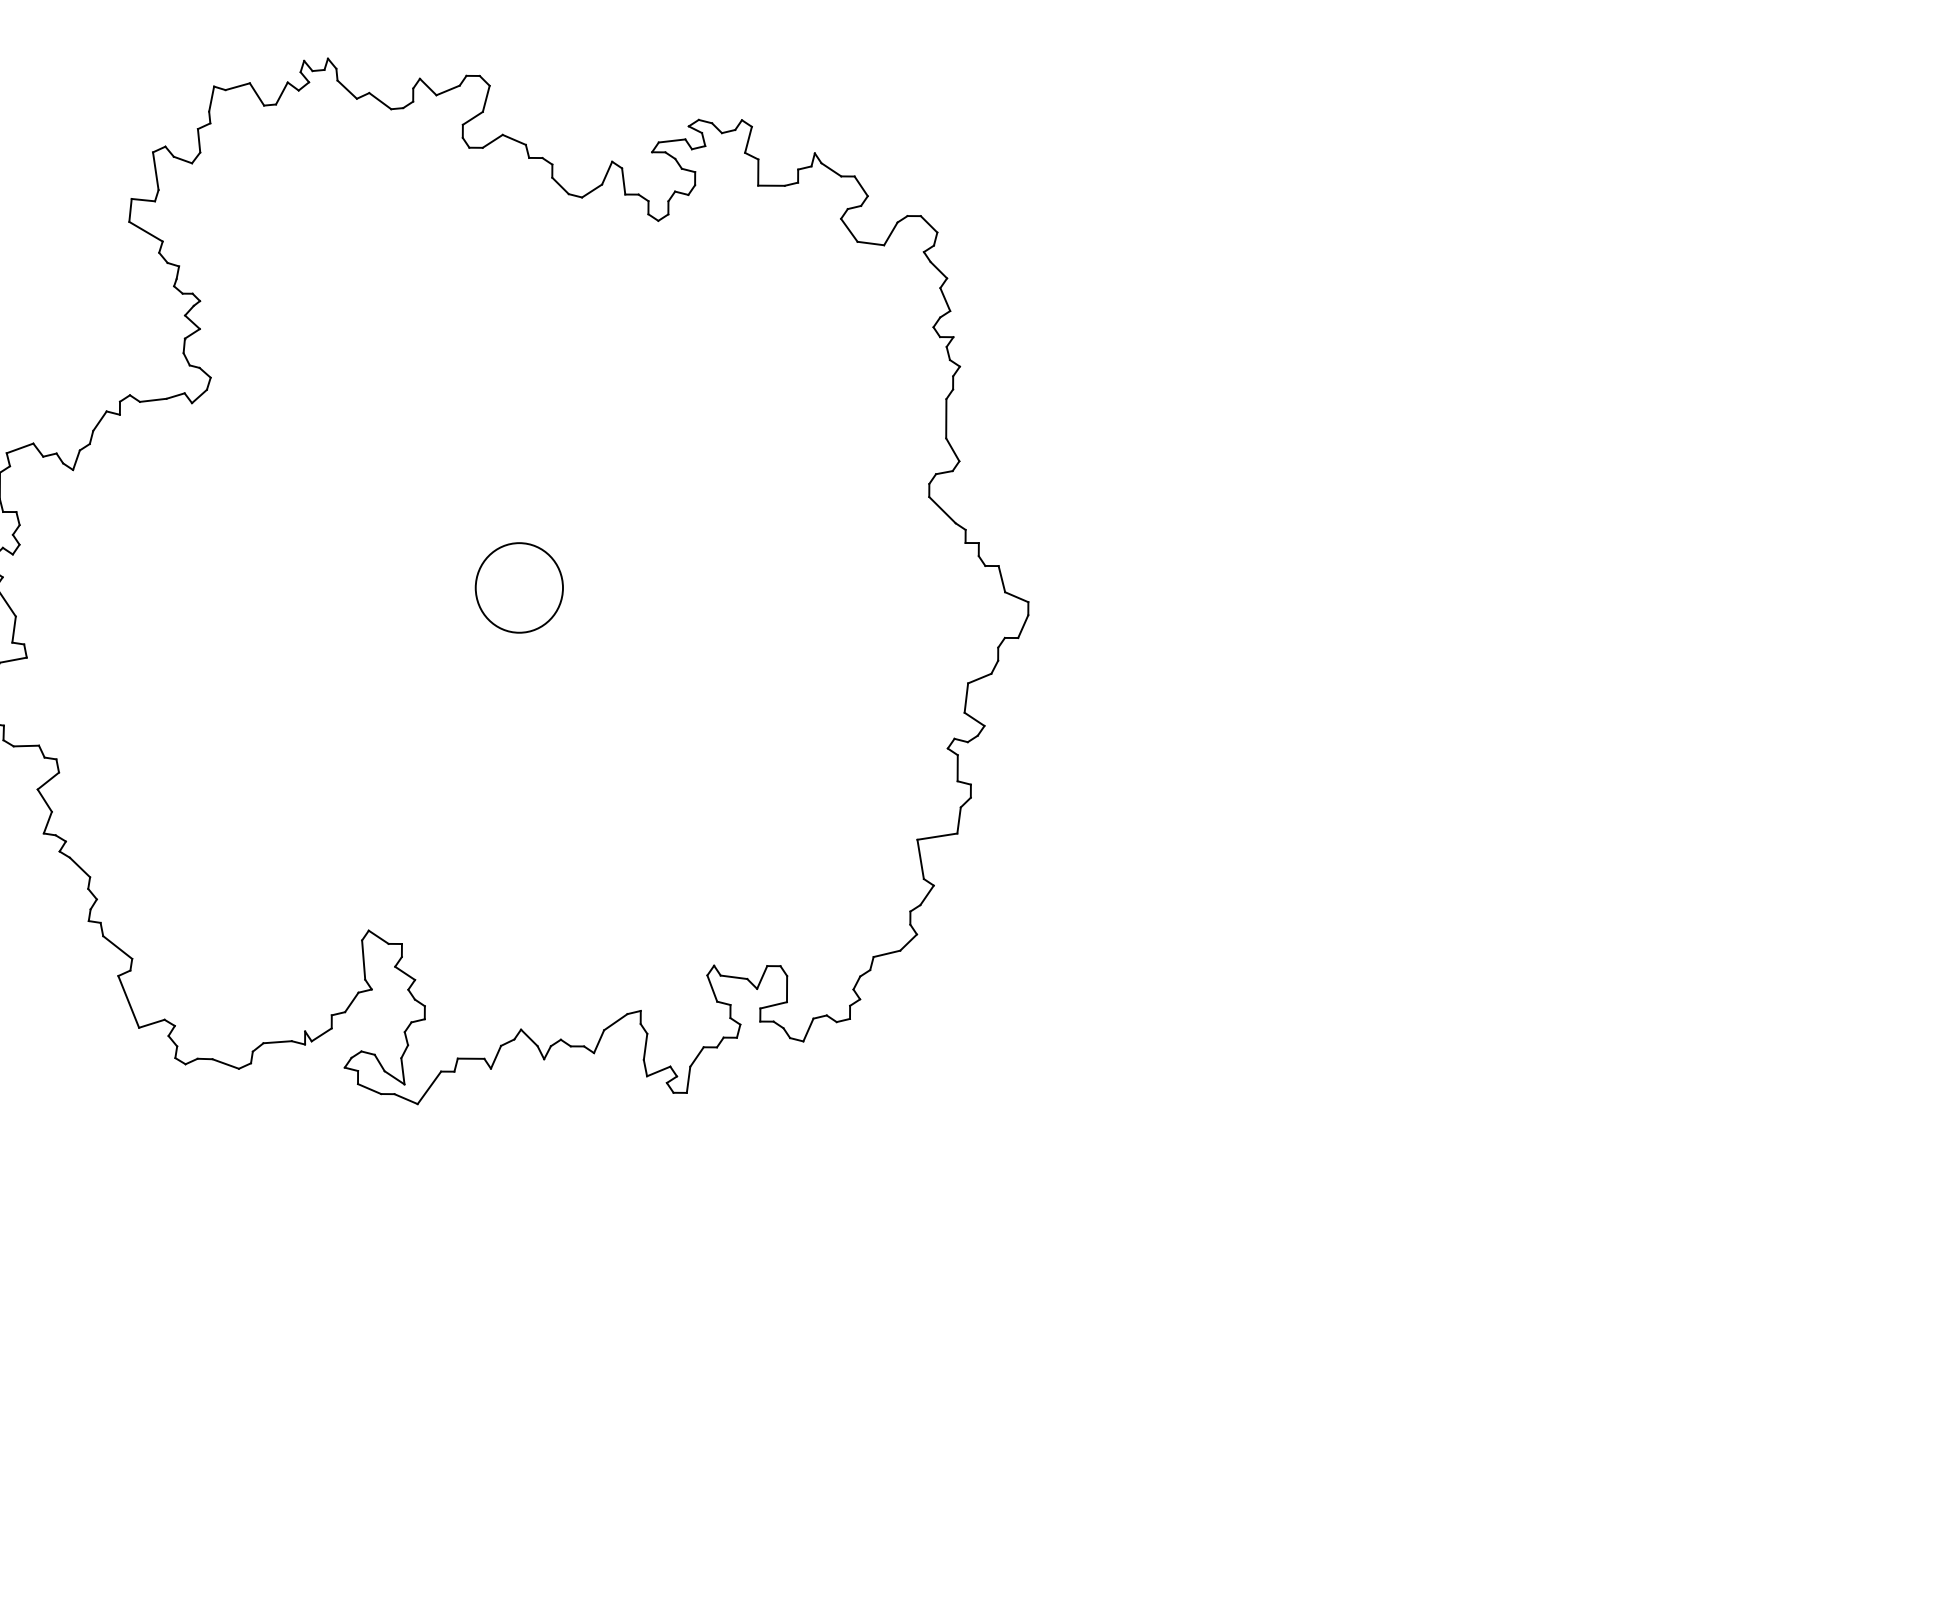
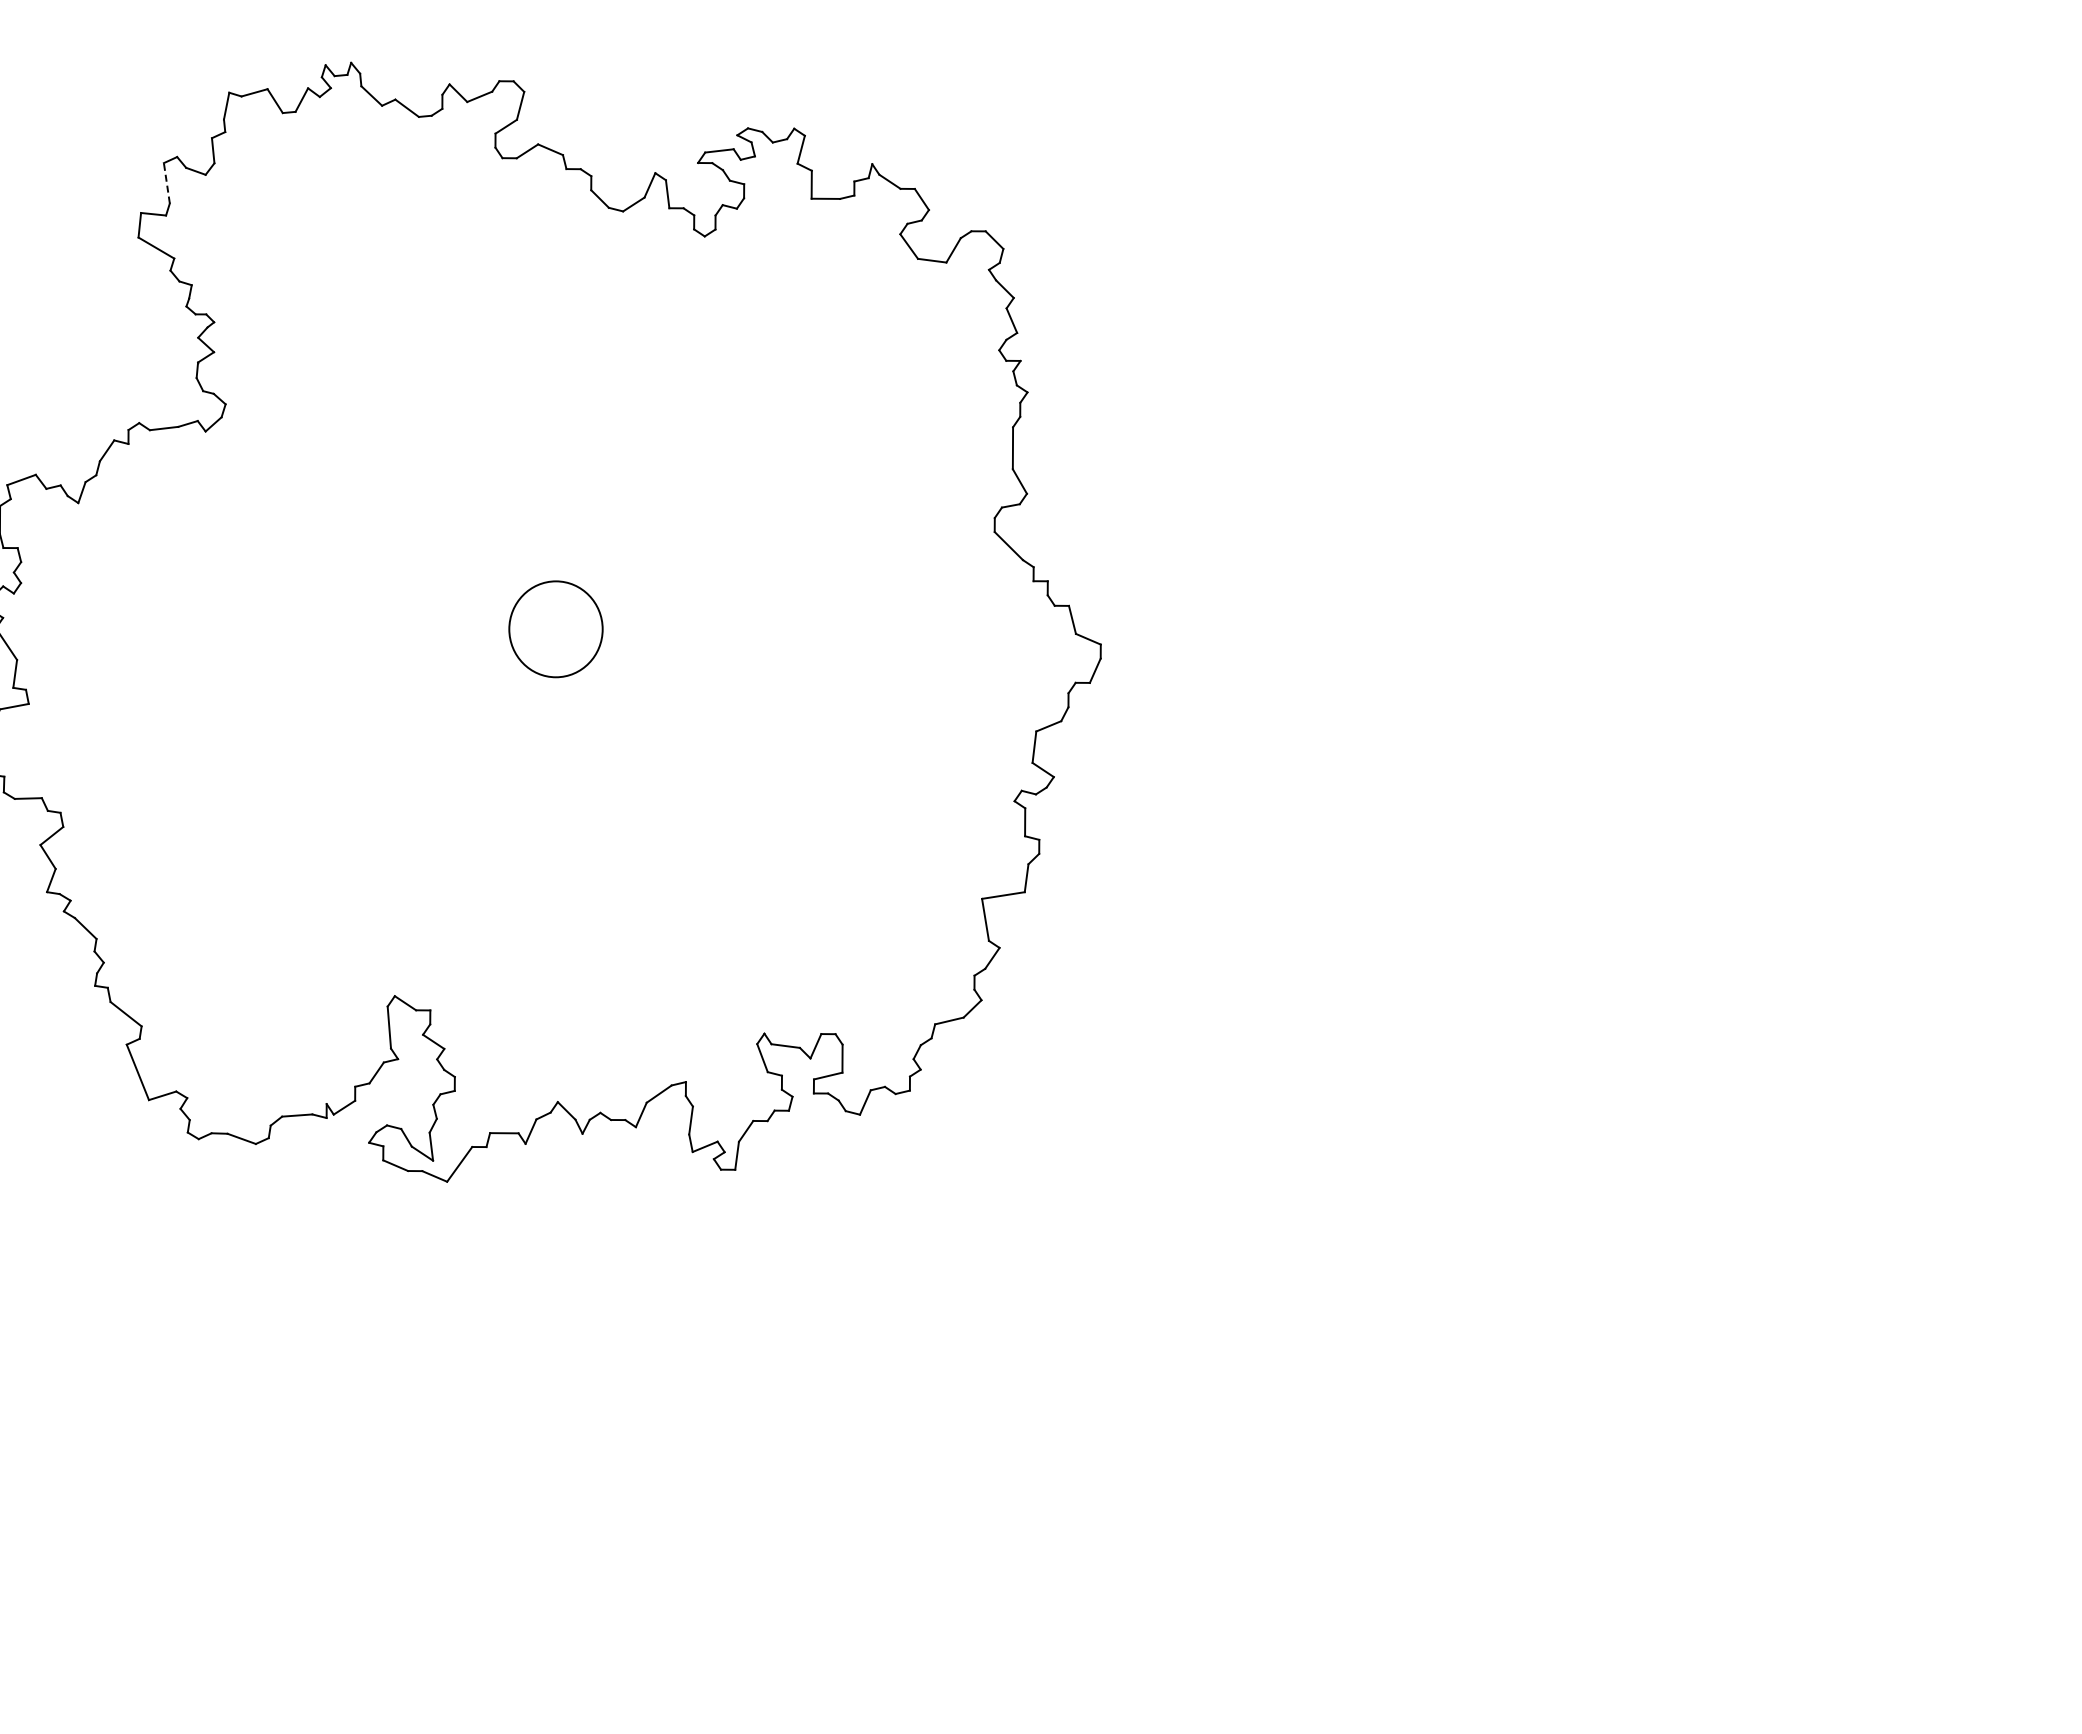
line: (155, 170) -> (166, 182), solid -> dashed

